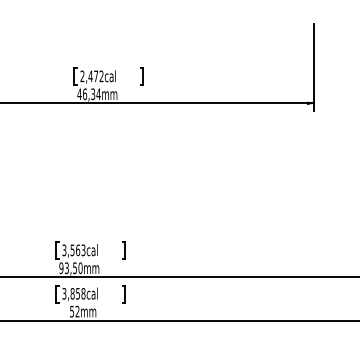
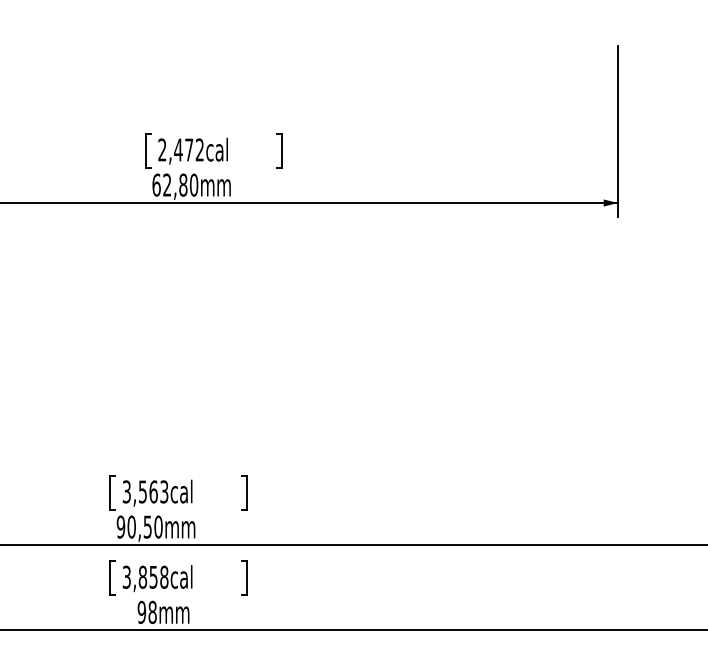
text: (88, 94) -> (174, 185), 46,34mm -> 62,80mm
text: (66, 267) -> (130, 525), 93,50mm -> 90,50mm
text: (74, 311) -> (146, 612), 52mm -> 98mm

